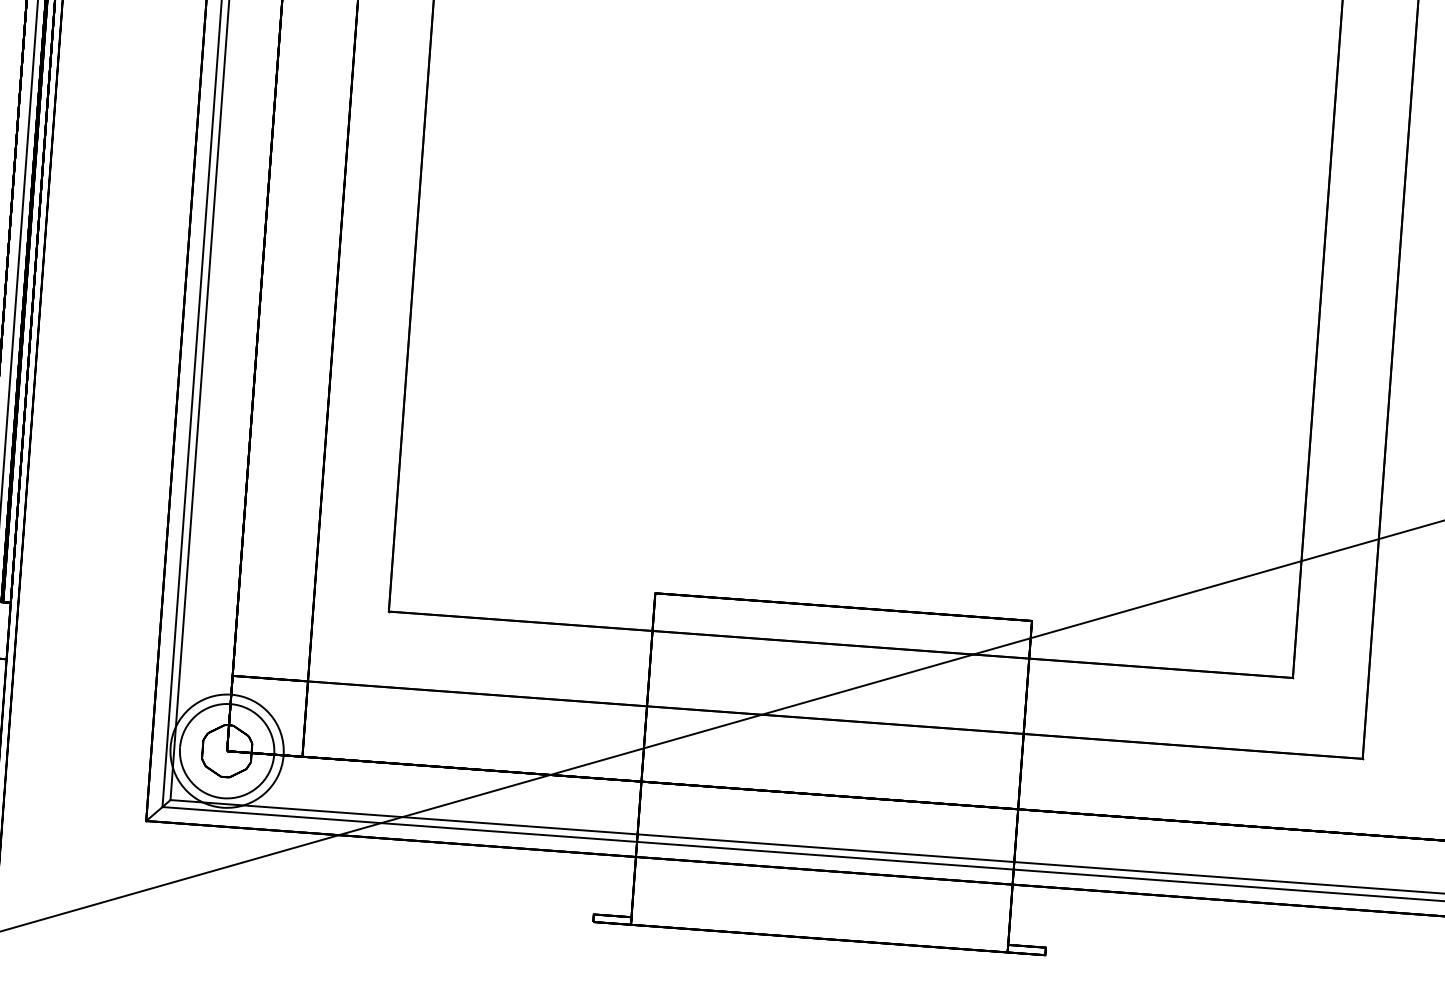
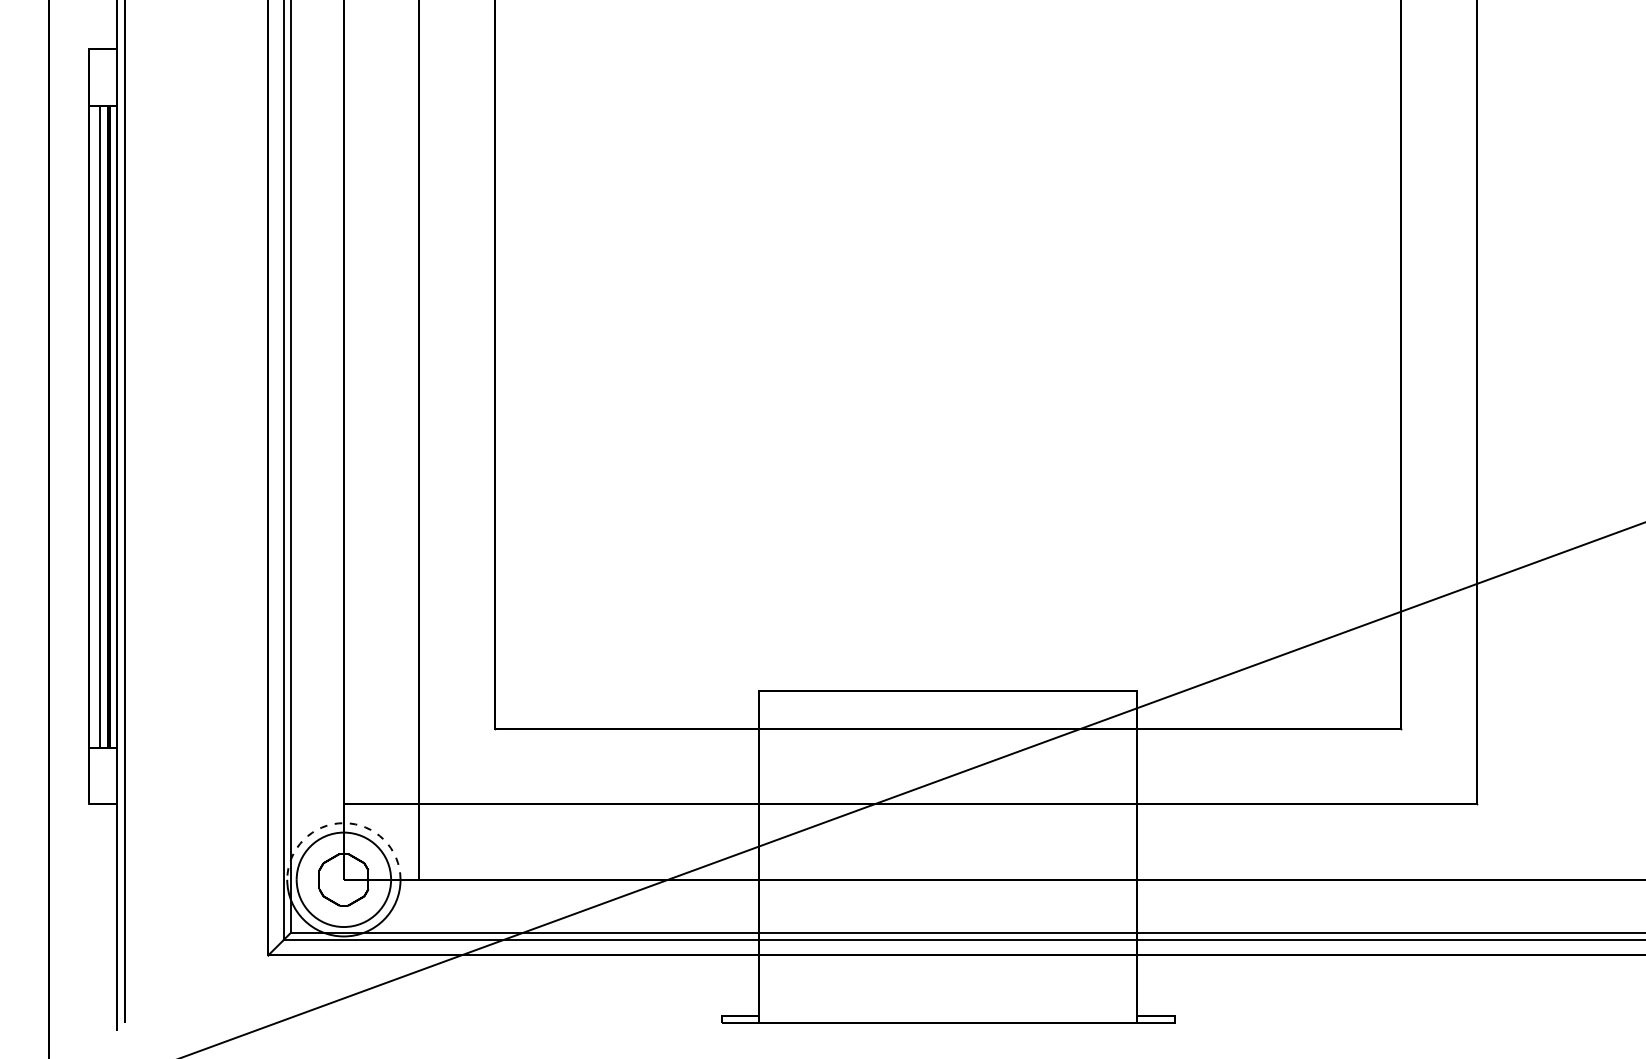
arc: (230, 695) -> (343, 823), solid -> dashed

